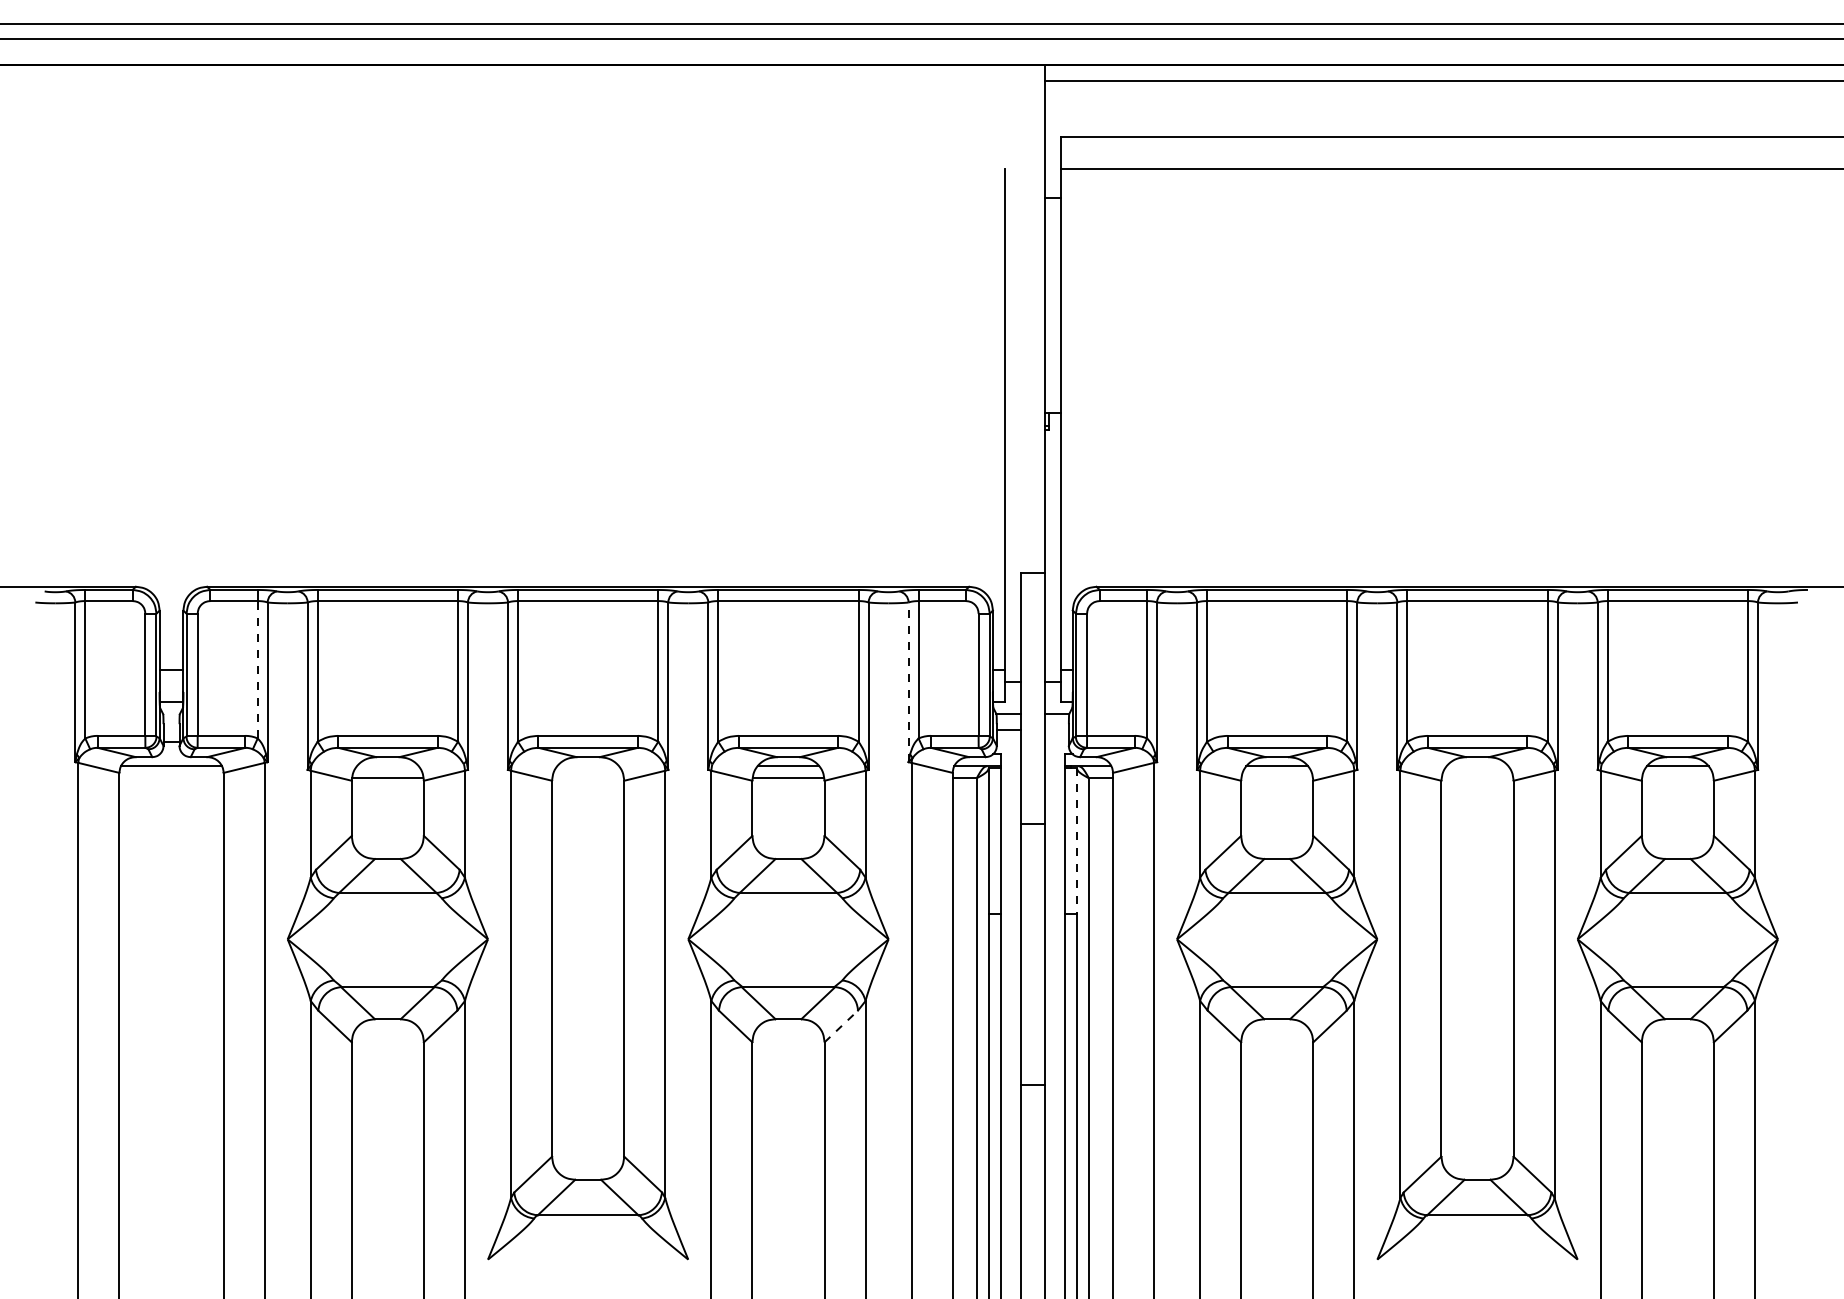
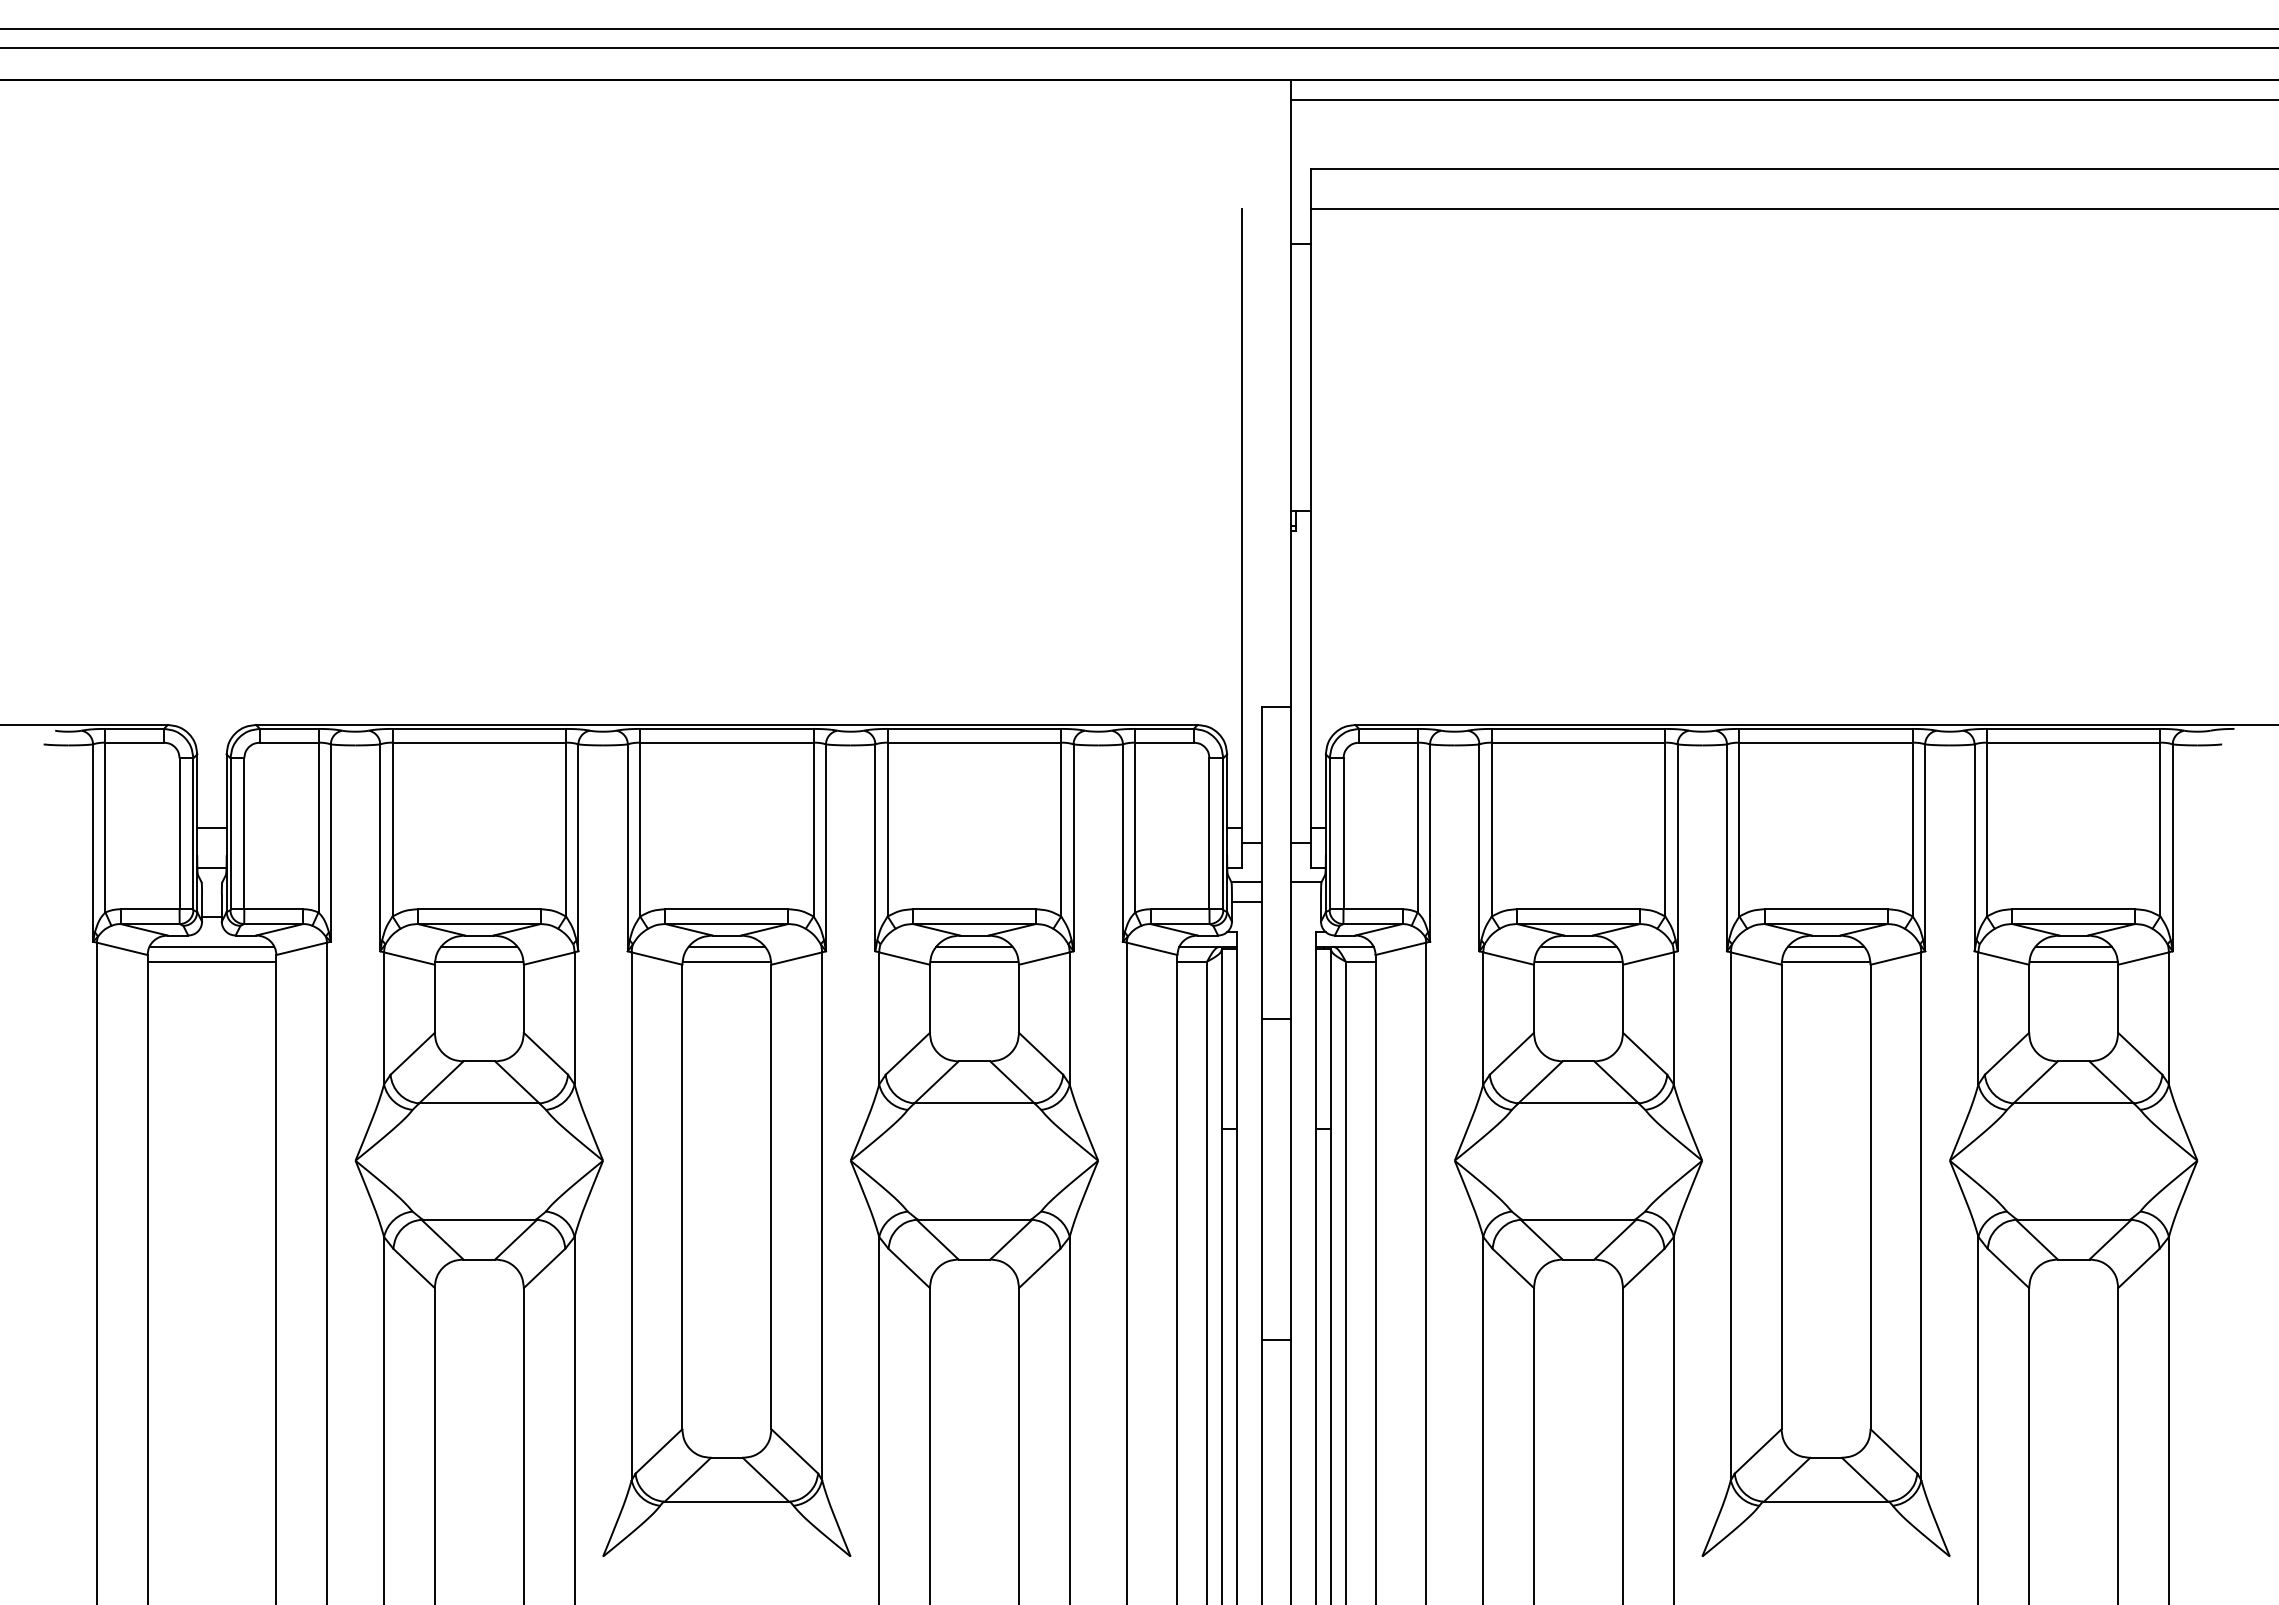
line: (257, 669) -> (318, 827), dashed -> solid
line: (908, 682) -> (1122, 843), dashed -> solid
line: (387, 766) -> (479, 946), added
line: (587, 766) -> (726, 946), added
line: (1477, 766) -> (1826, 946), added
line: (171, 778) -> (211, 961), added
line: (587, 778) -> (726, 961), added
line: (1277, 778) -> (1578, 961), added
line: (1477, 778) -> (1826, 961), added
line: (1677, 778) -> (2073, 961), added
line: (1076, 841) -> (1330, 1039), dashed -> solid
line: (841, 1026) -> (1039, 1268), dashed -> solid

